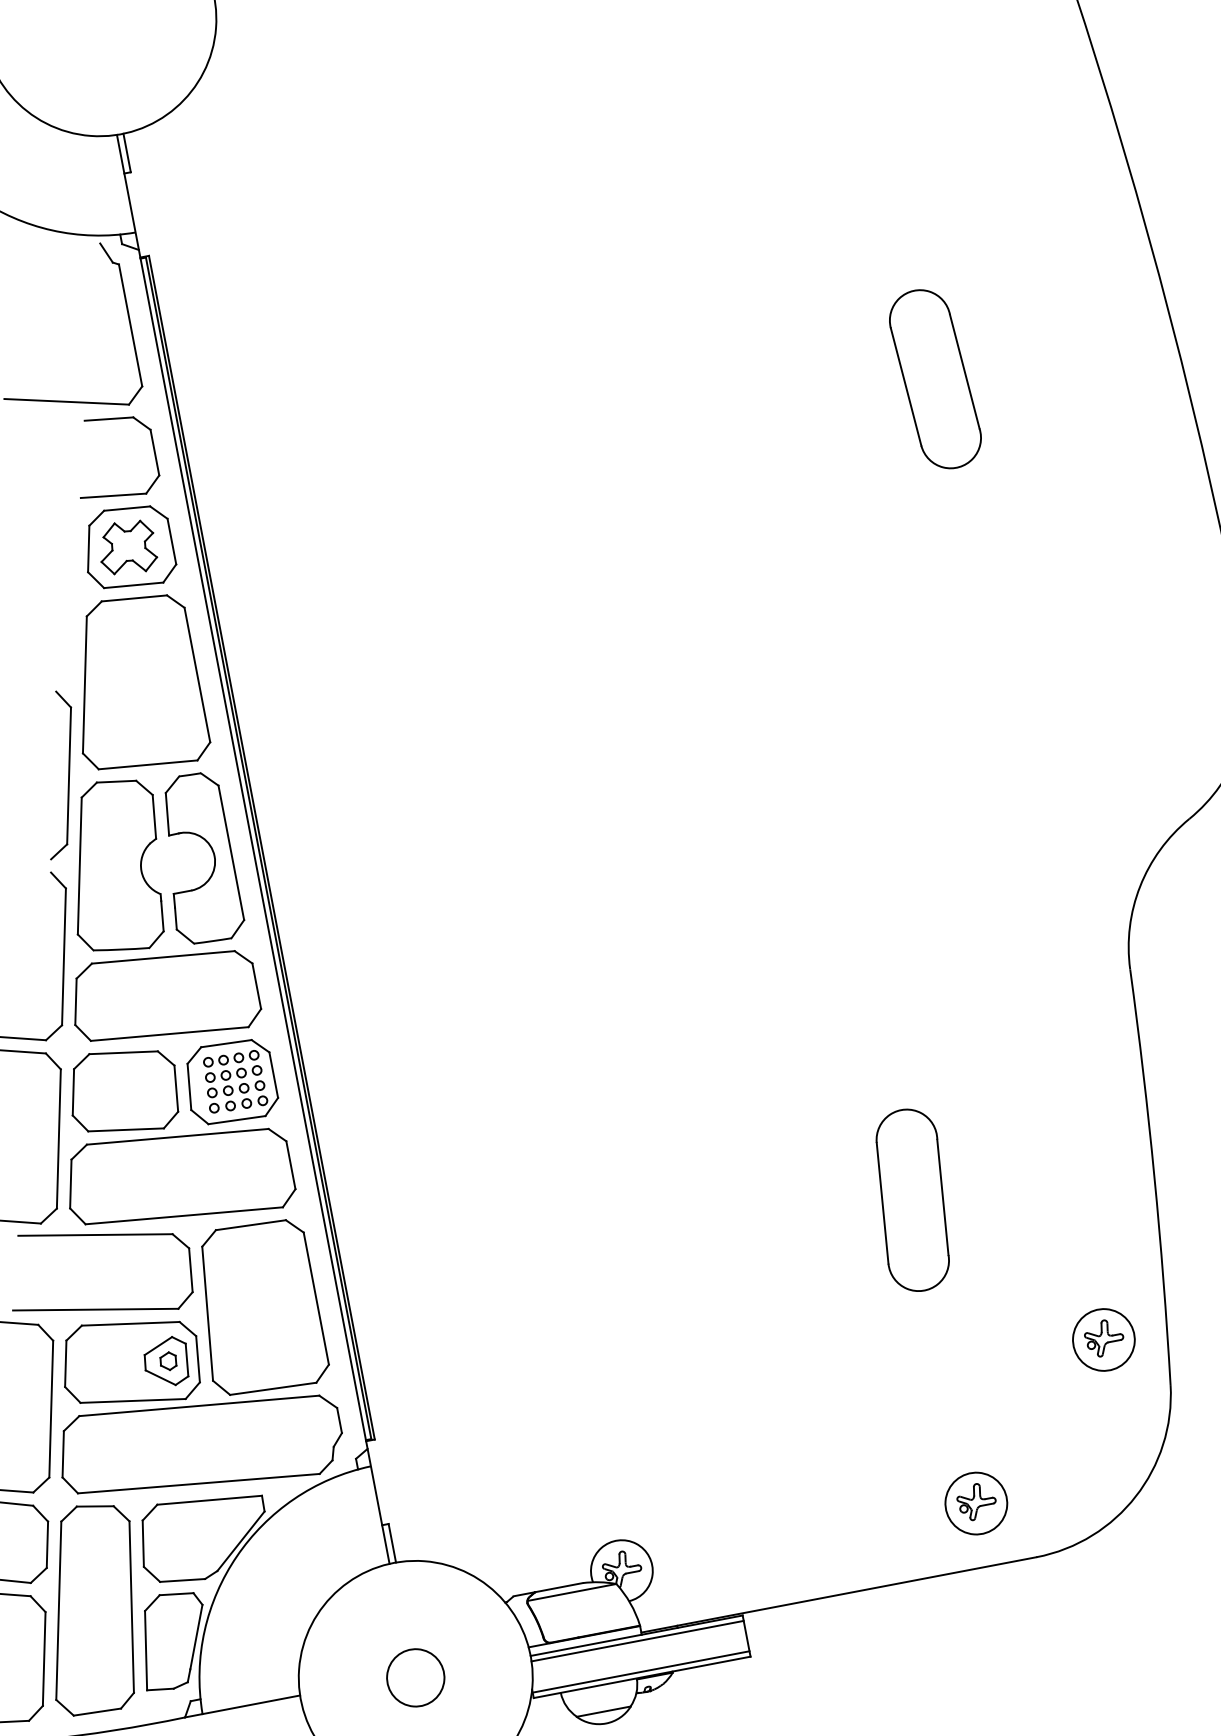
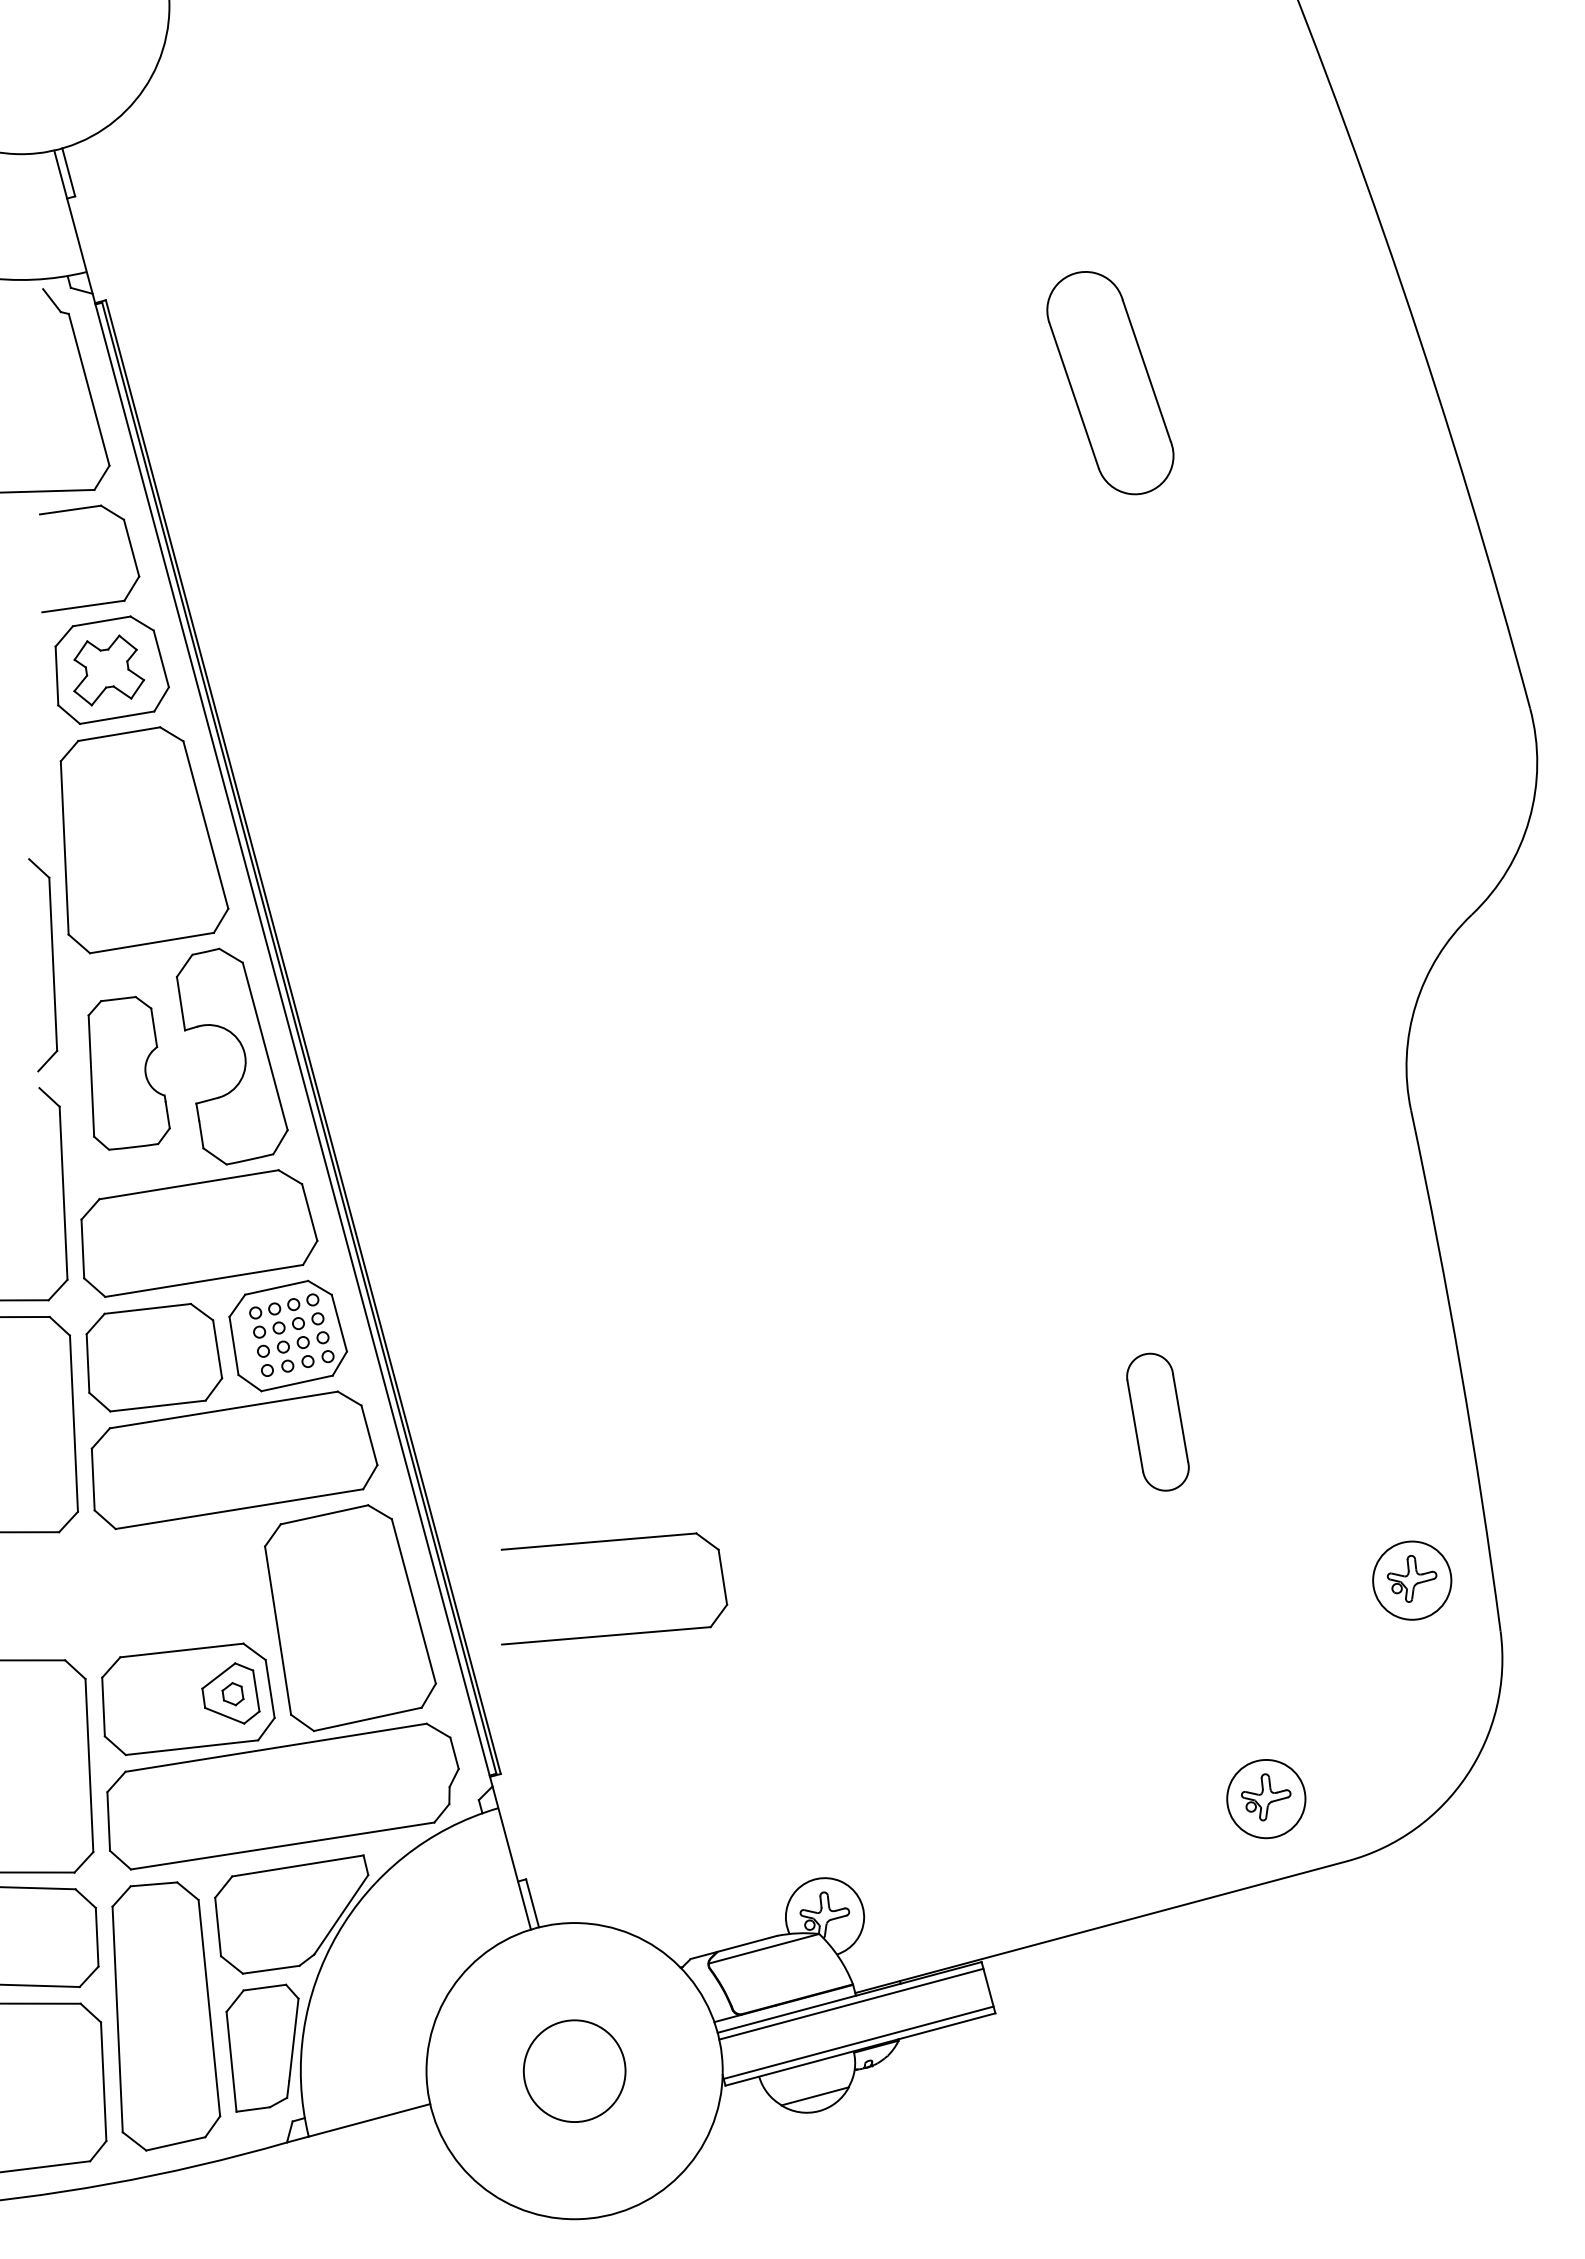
part: (122, 866) -> (129, 1073), size x0.7
part: (912, 1200) -> (1157, 1422), size x0.6
part: (105, 1308) -> (618, 1633), moved
circle: (415, 1677) -> (574, 2070), size x1.4

